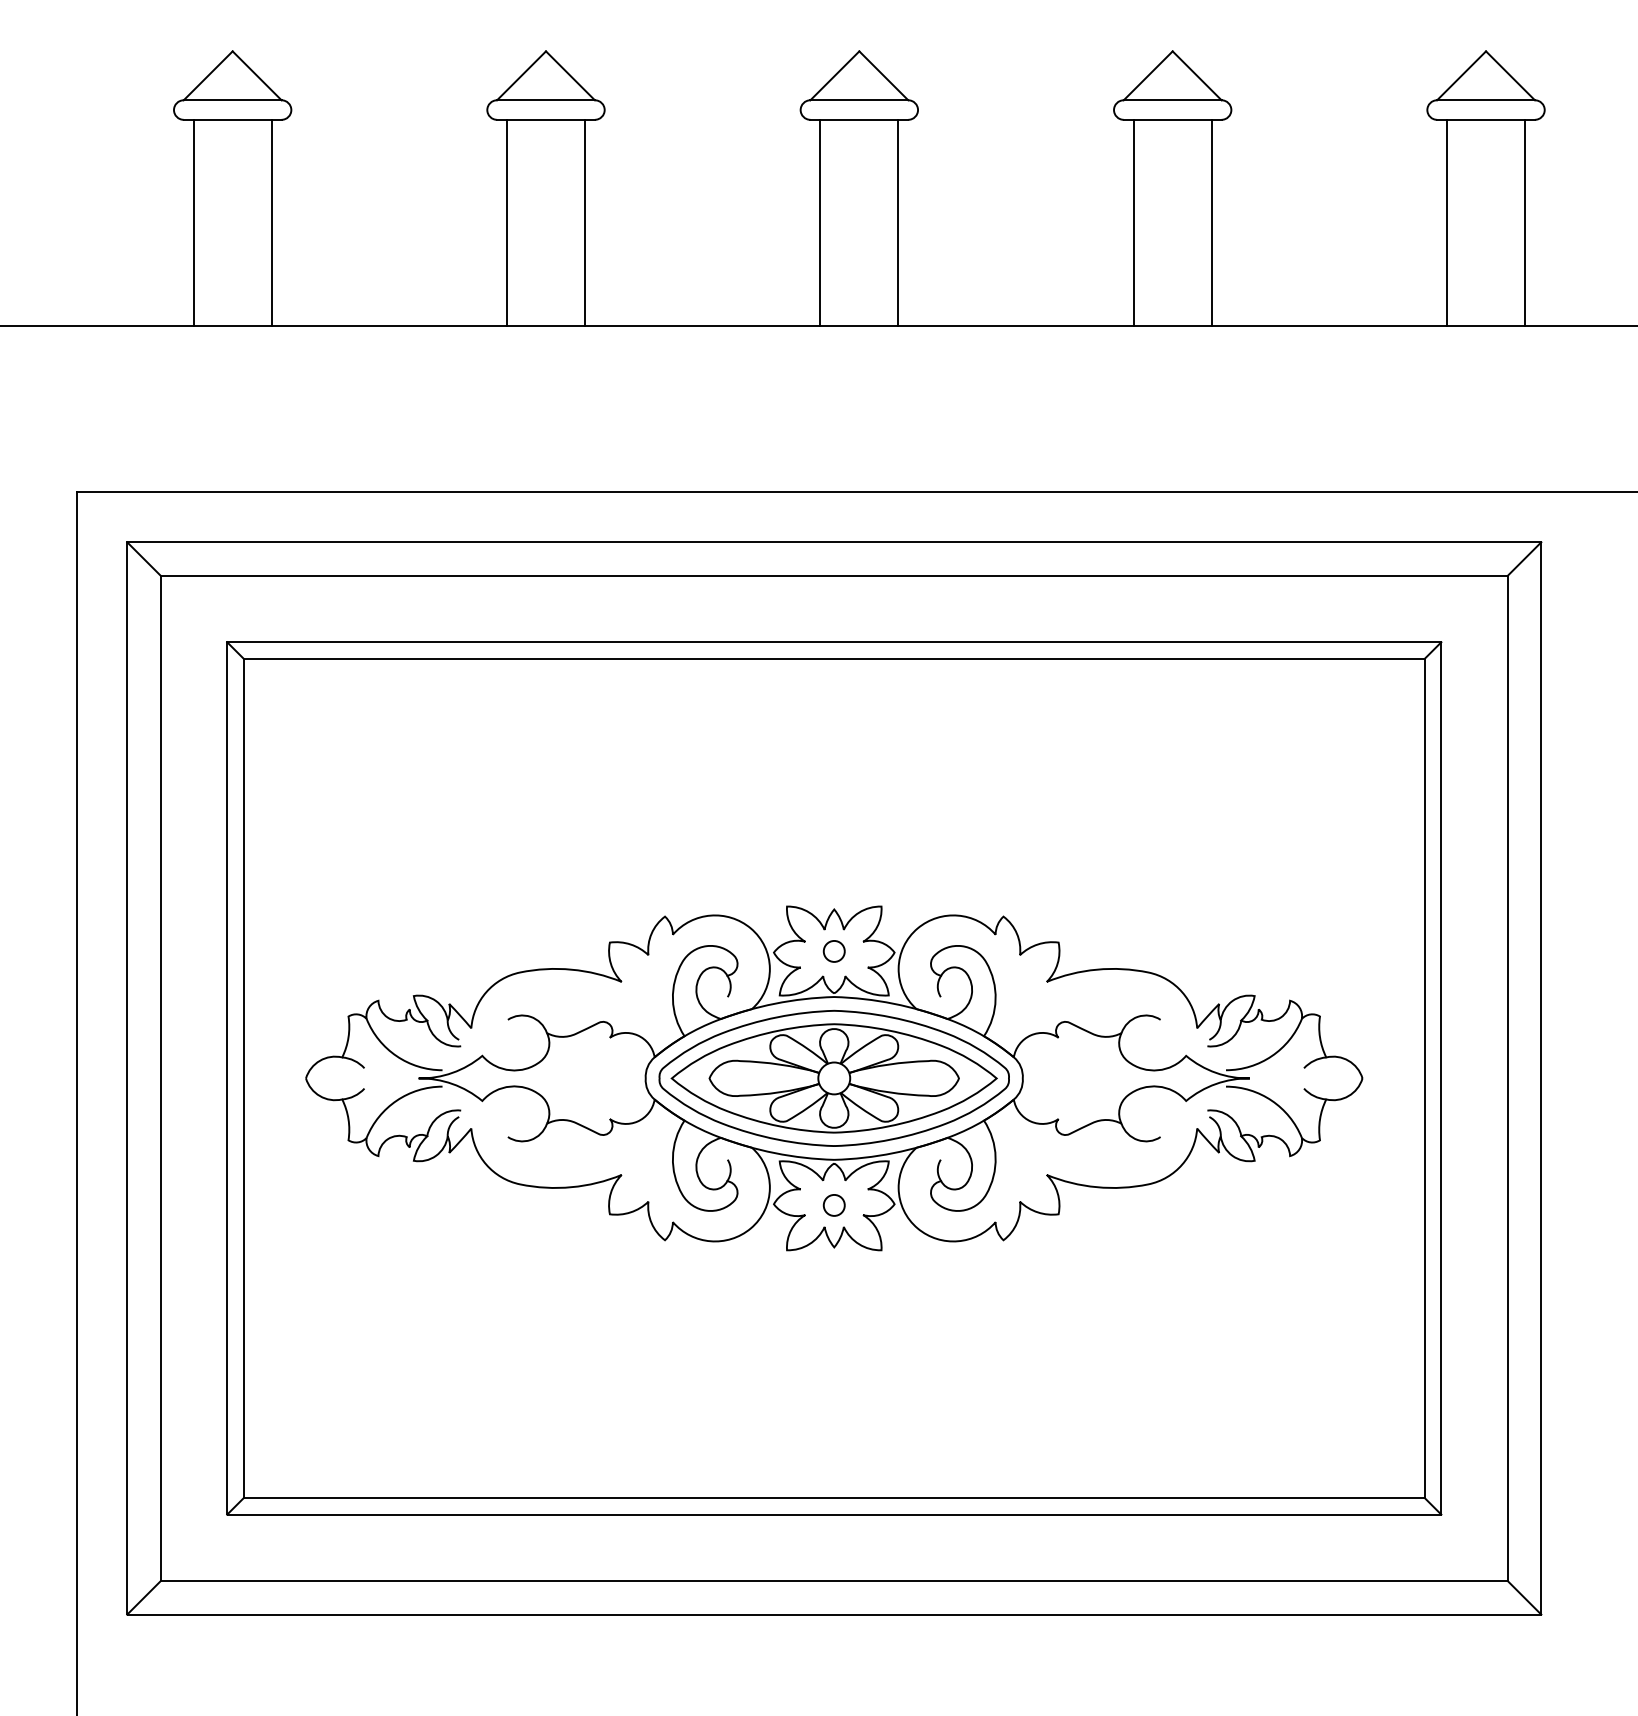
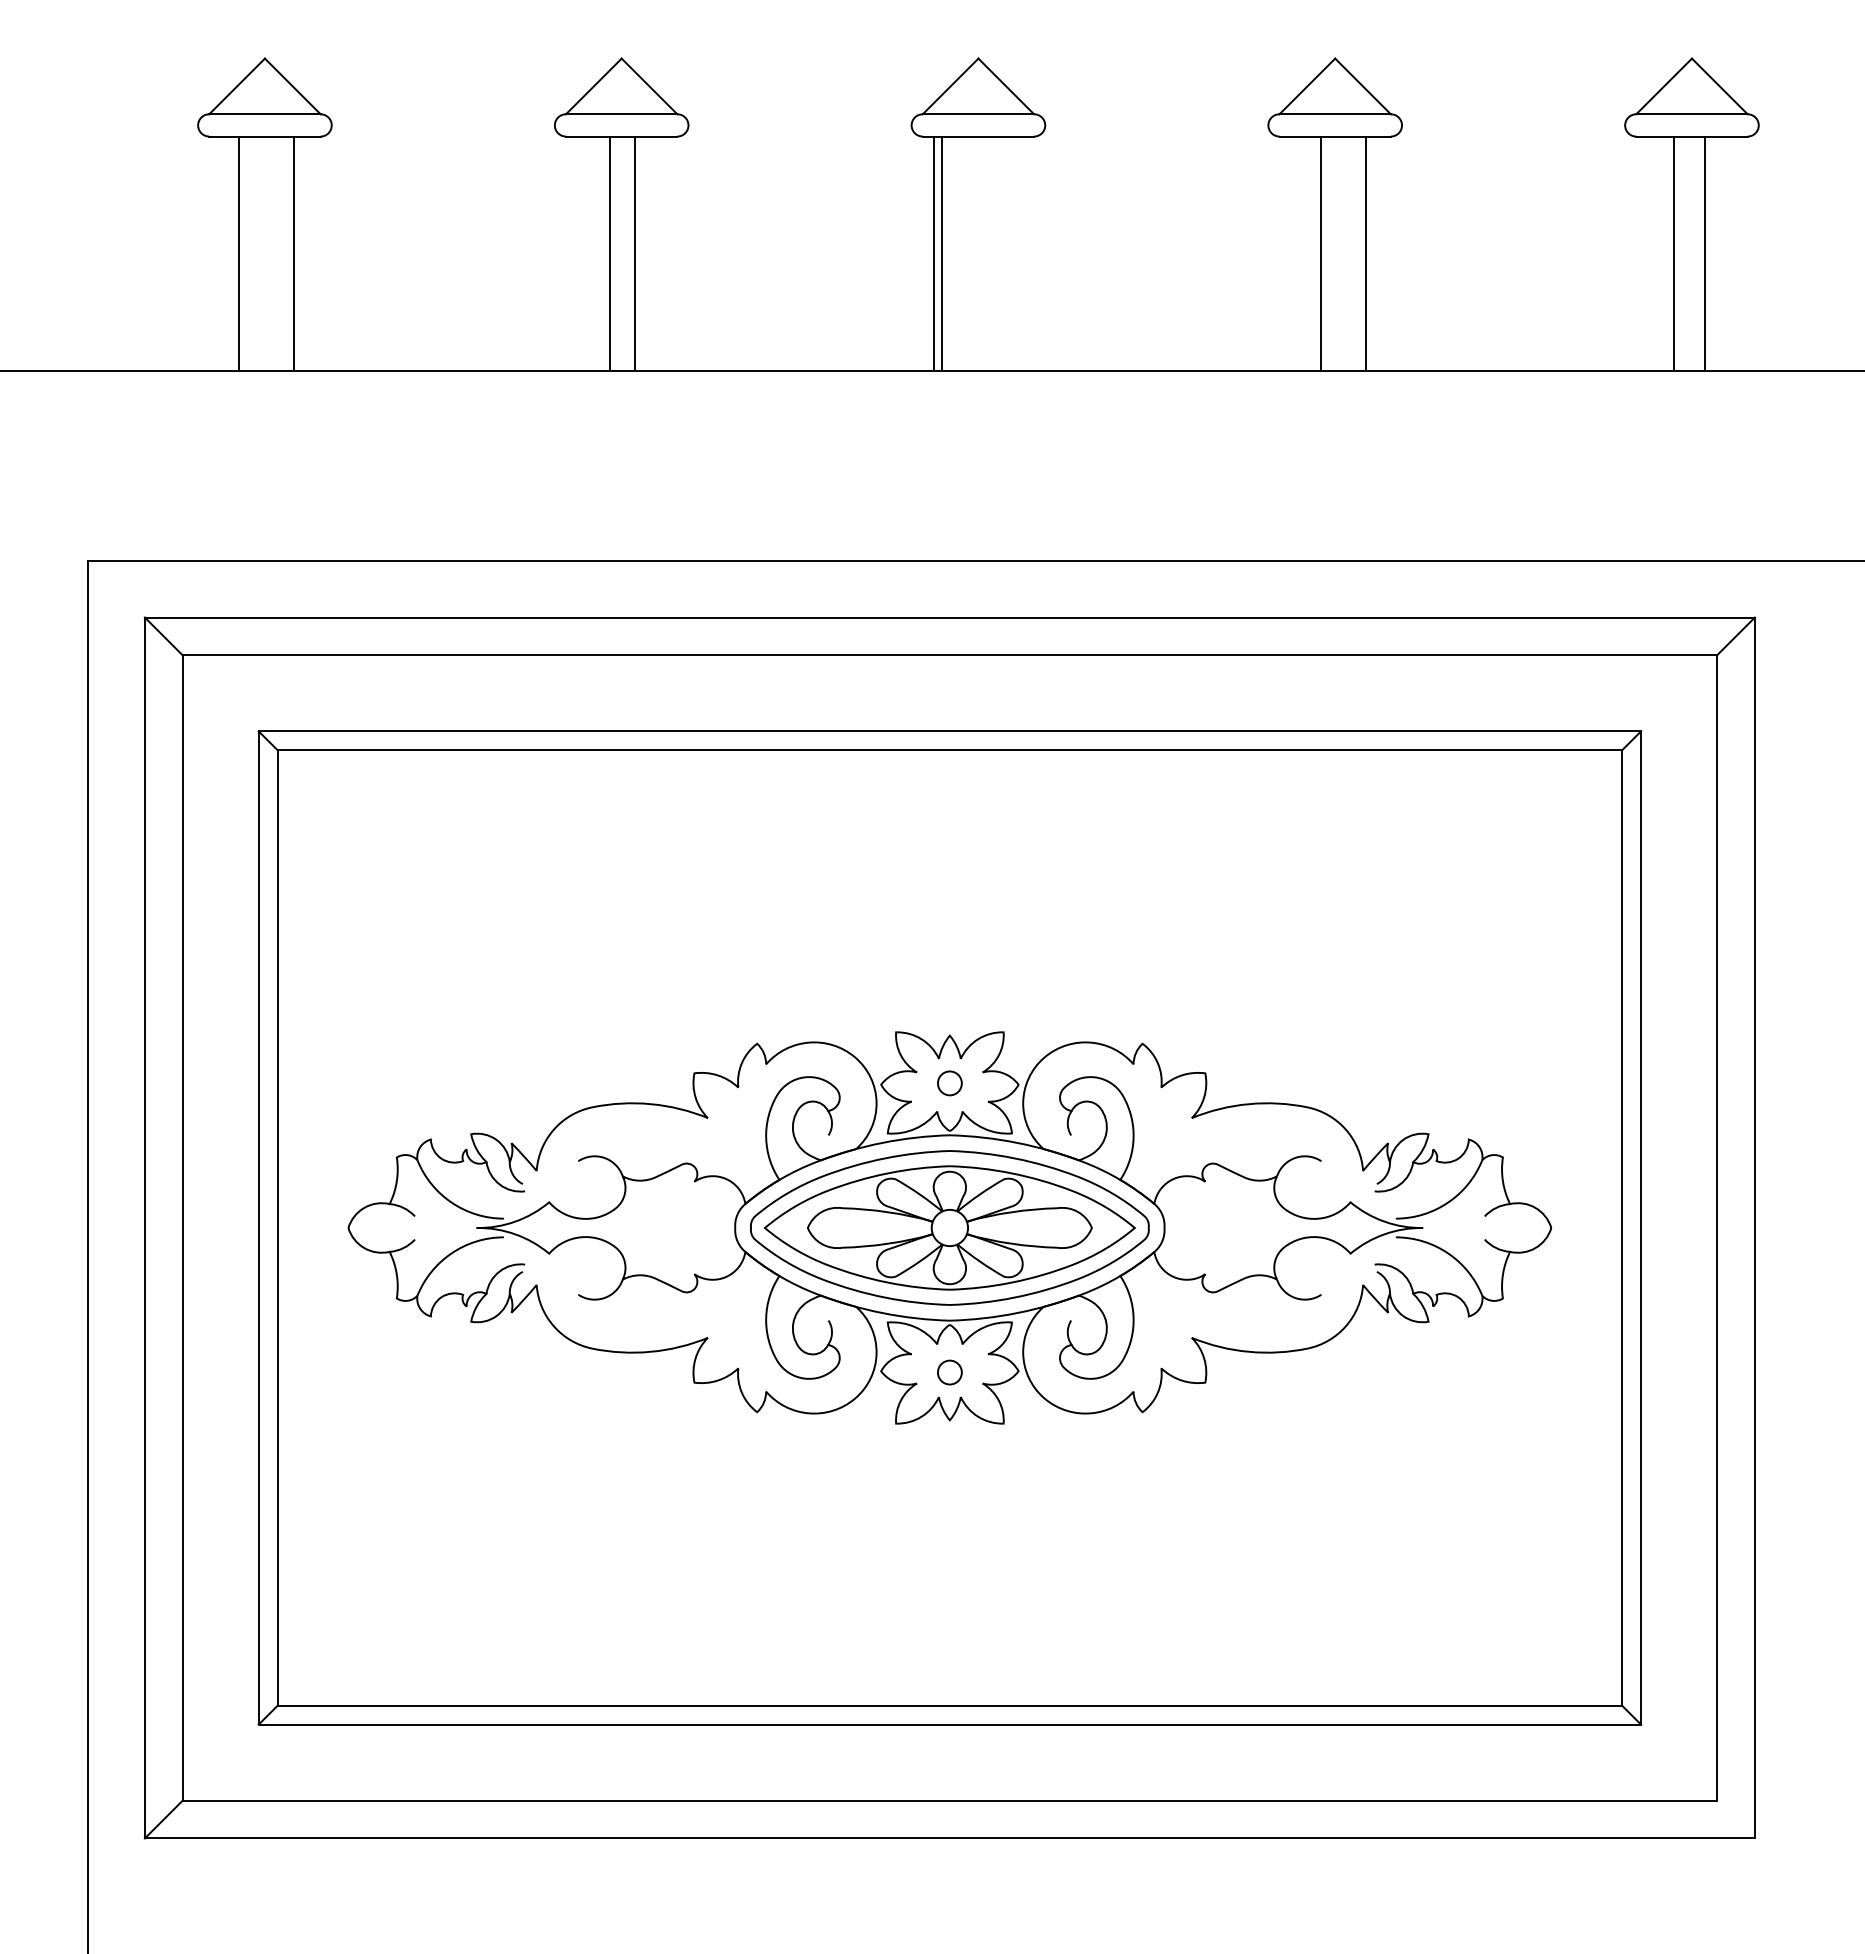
line: (193, 222) -> (294, 253), moved
line: (271, 222) -> (239, 253), moved
line: (507, 222) -> (635, 253), moved
line: (585, 222) -> (610, 253), moved
line: (898, 222) -> (941, 253), moved
line: (1133, 222) -> (1365, 253), moved
line: (1211, 222) -> (1320, 253), moved
line: (1446, 222) -> (1705, 253), moved
line: (1525, 222) -> (1673, 253), moved
line: (1524, 1597) -> (1735, 1819), removed

